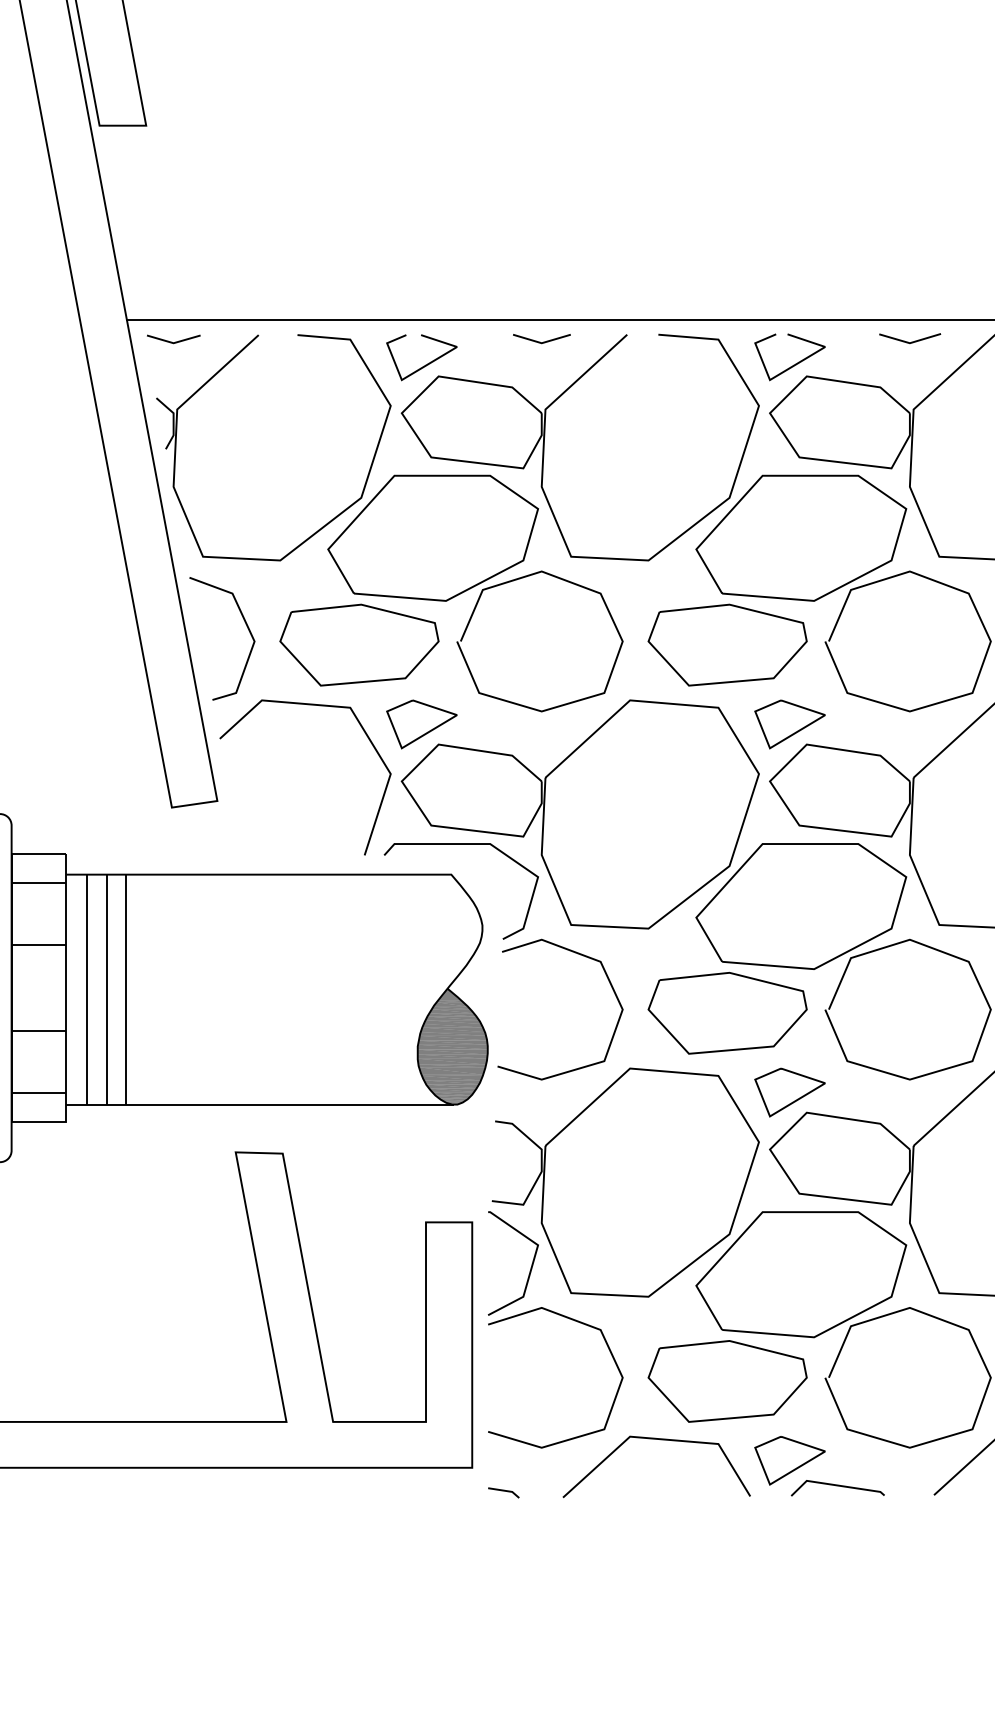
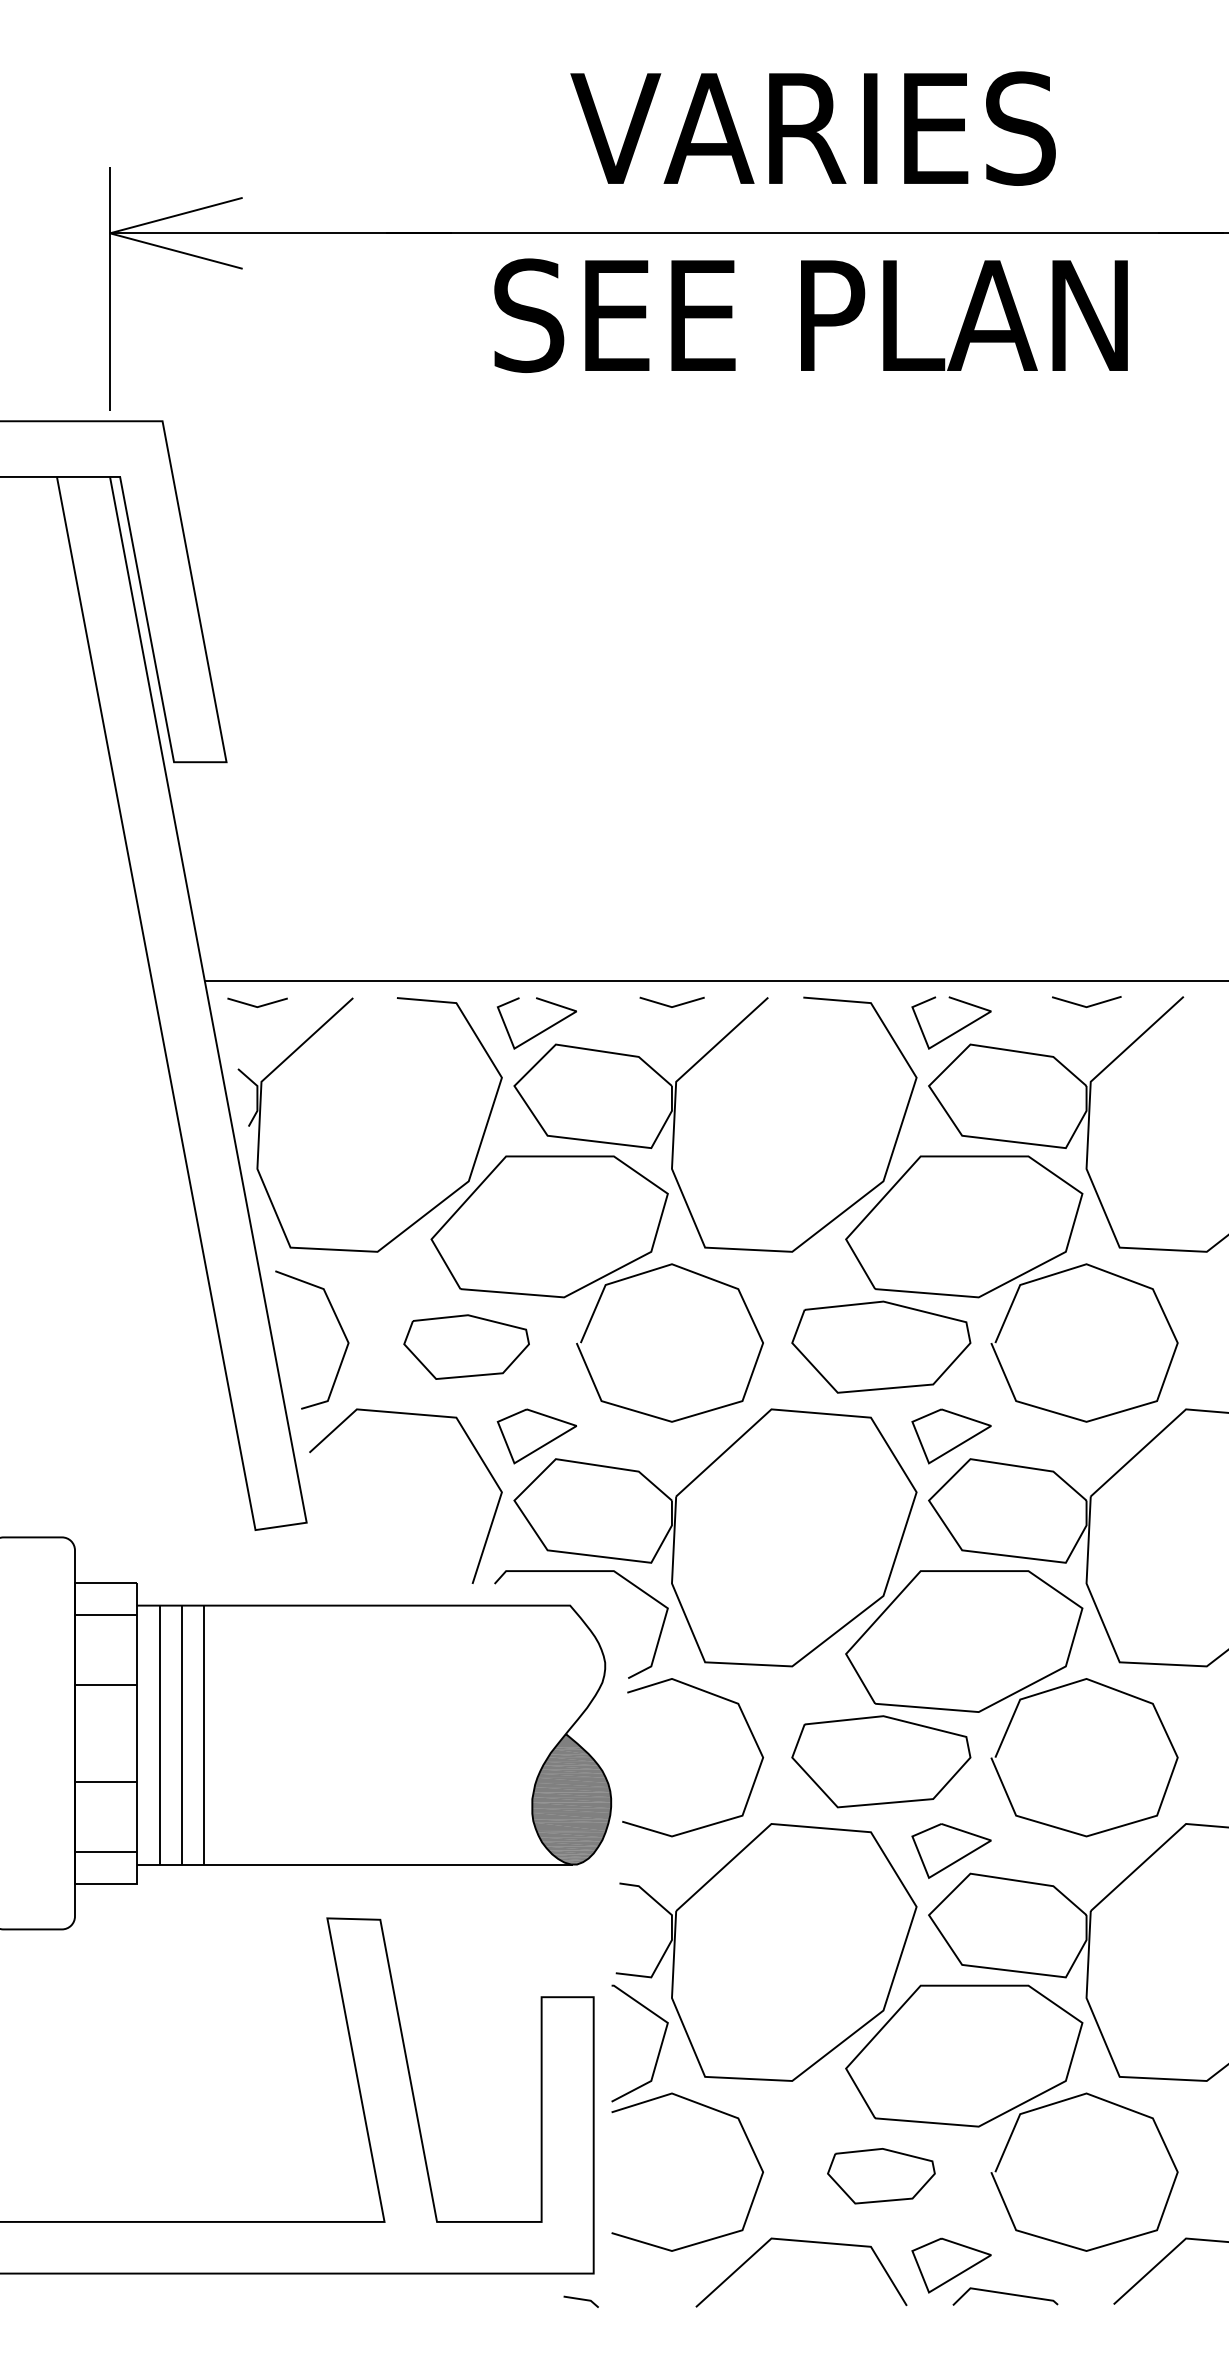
part: (359, 644) -> (466, 1346), size x0.7
part: (727, 1380) -> (881, 2175), size x0.6
line: (503, 1491) -> (580, 2300), moved

